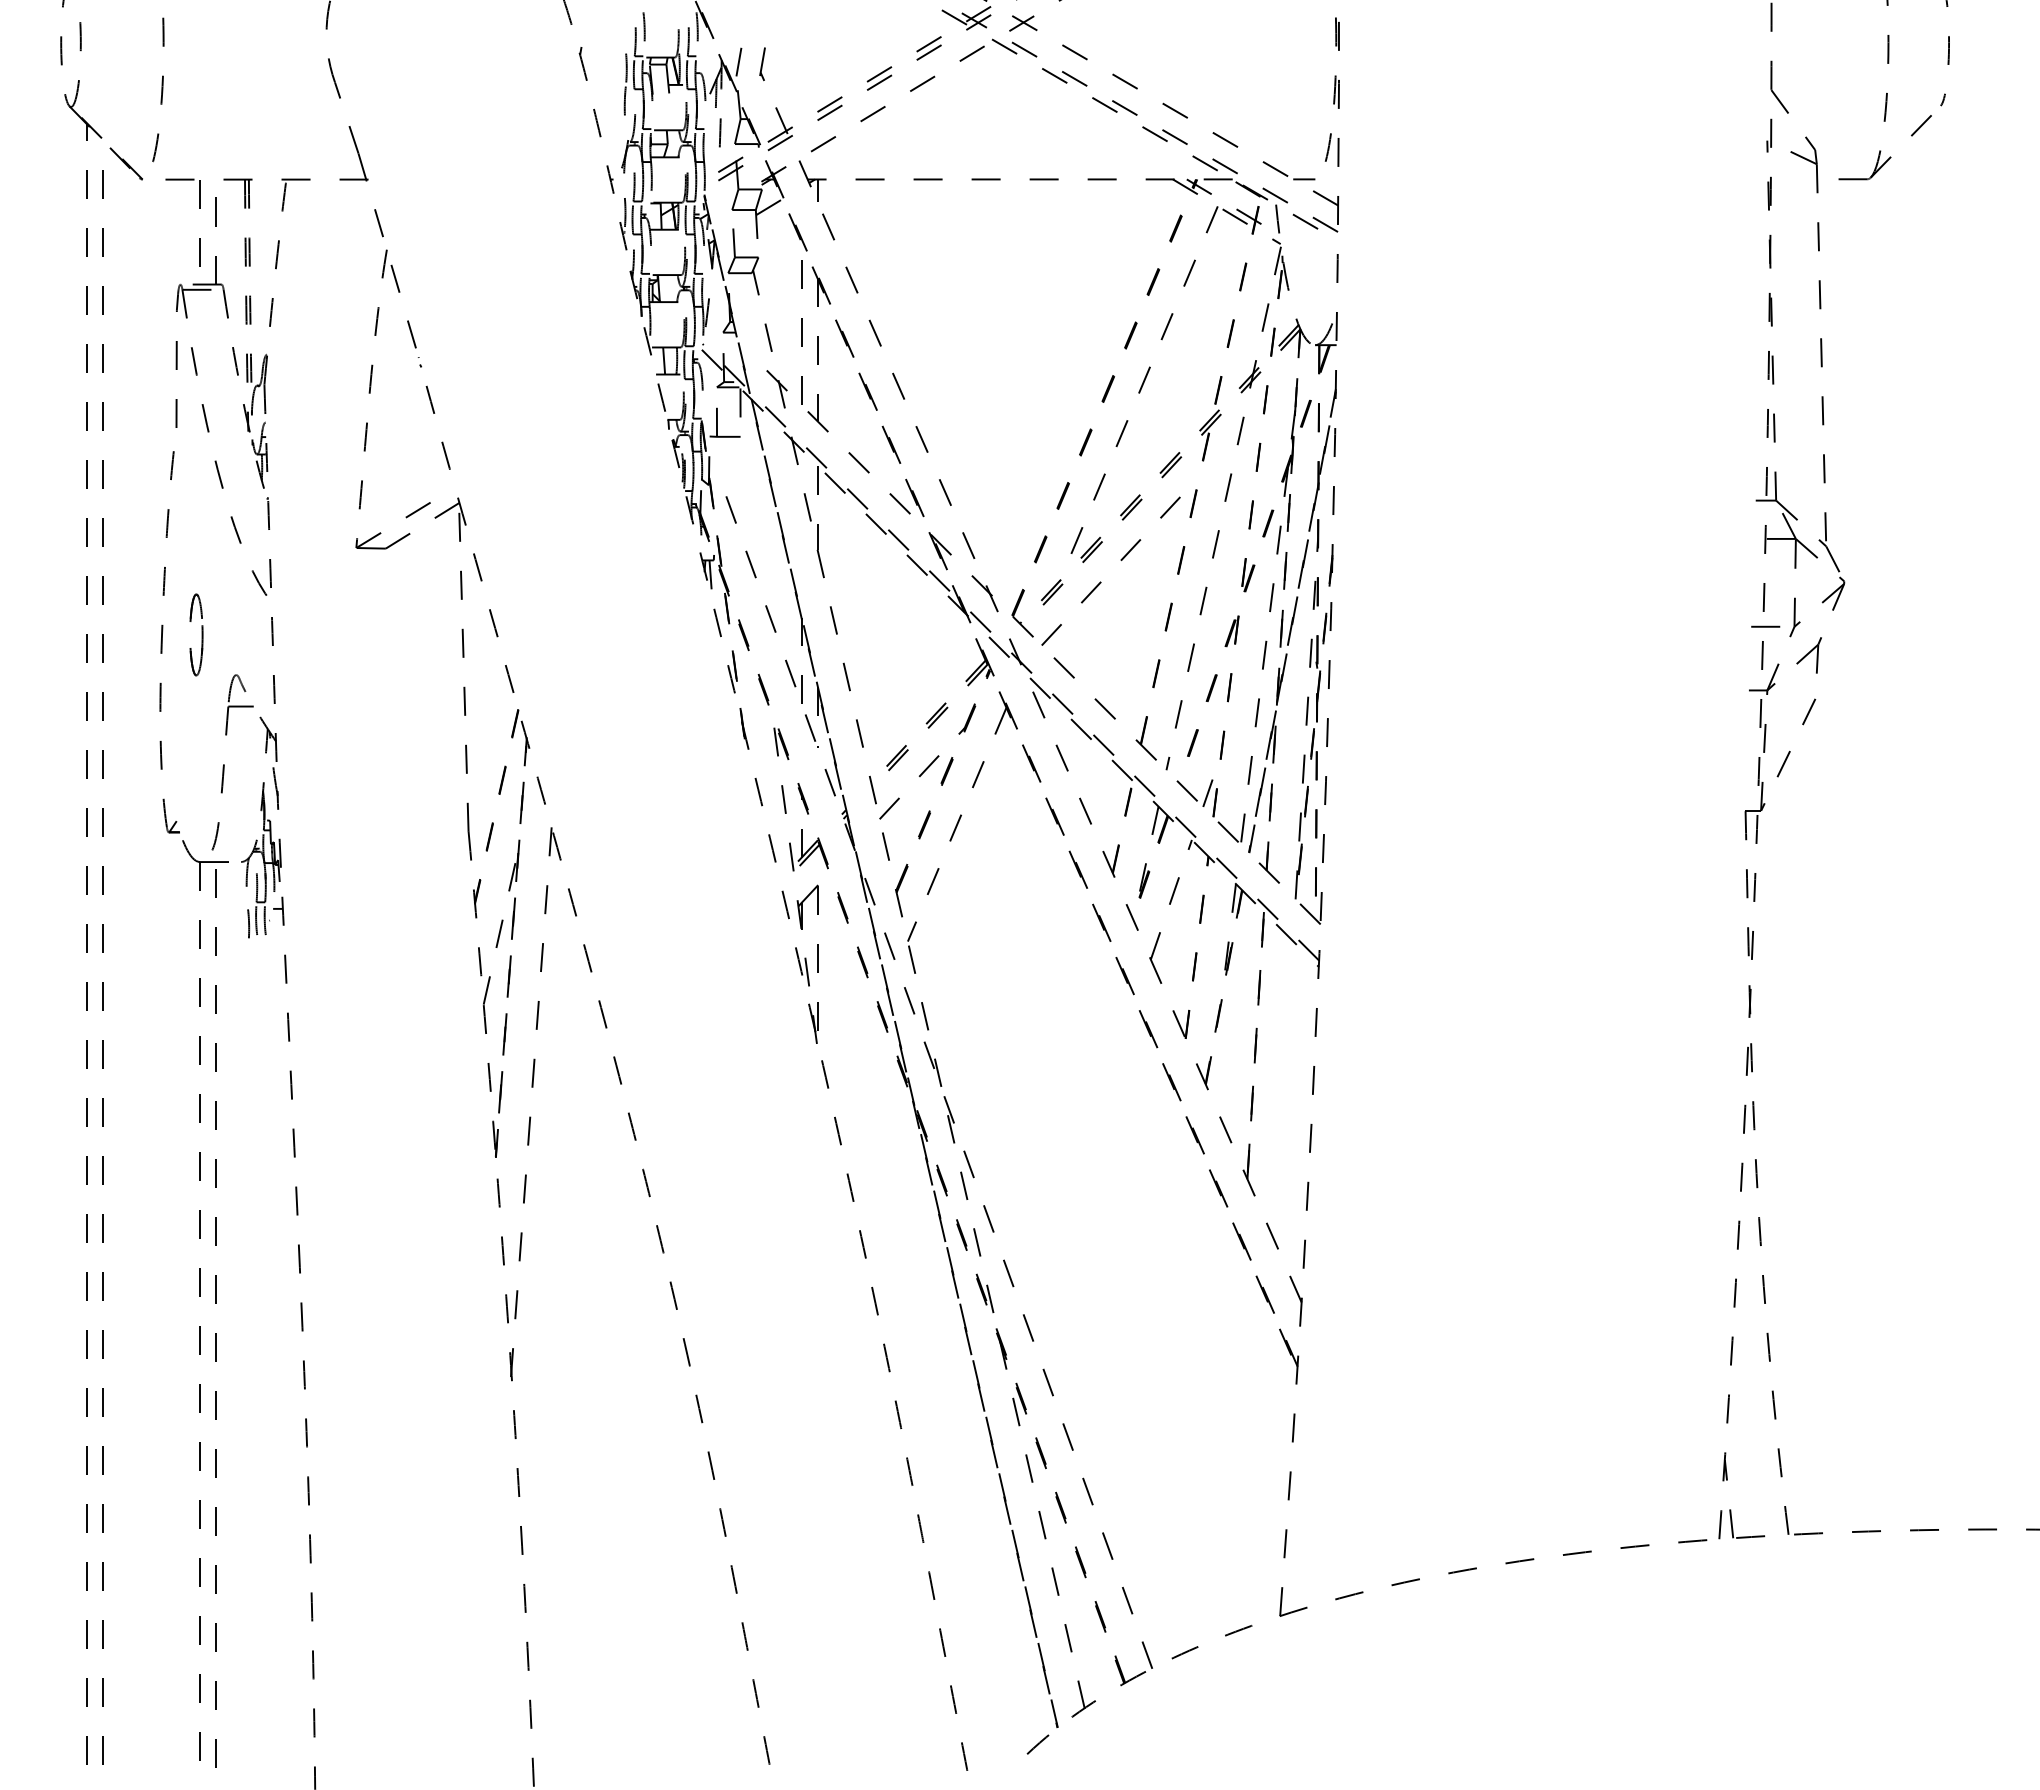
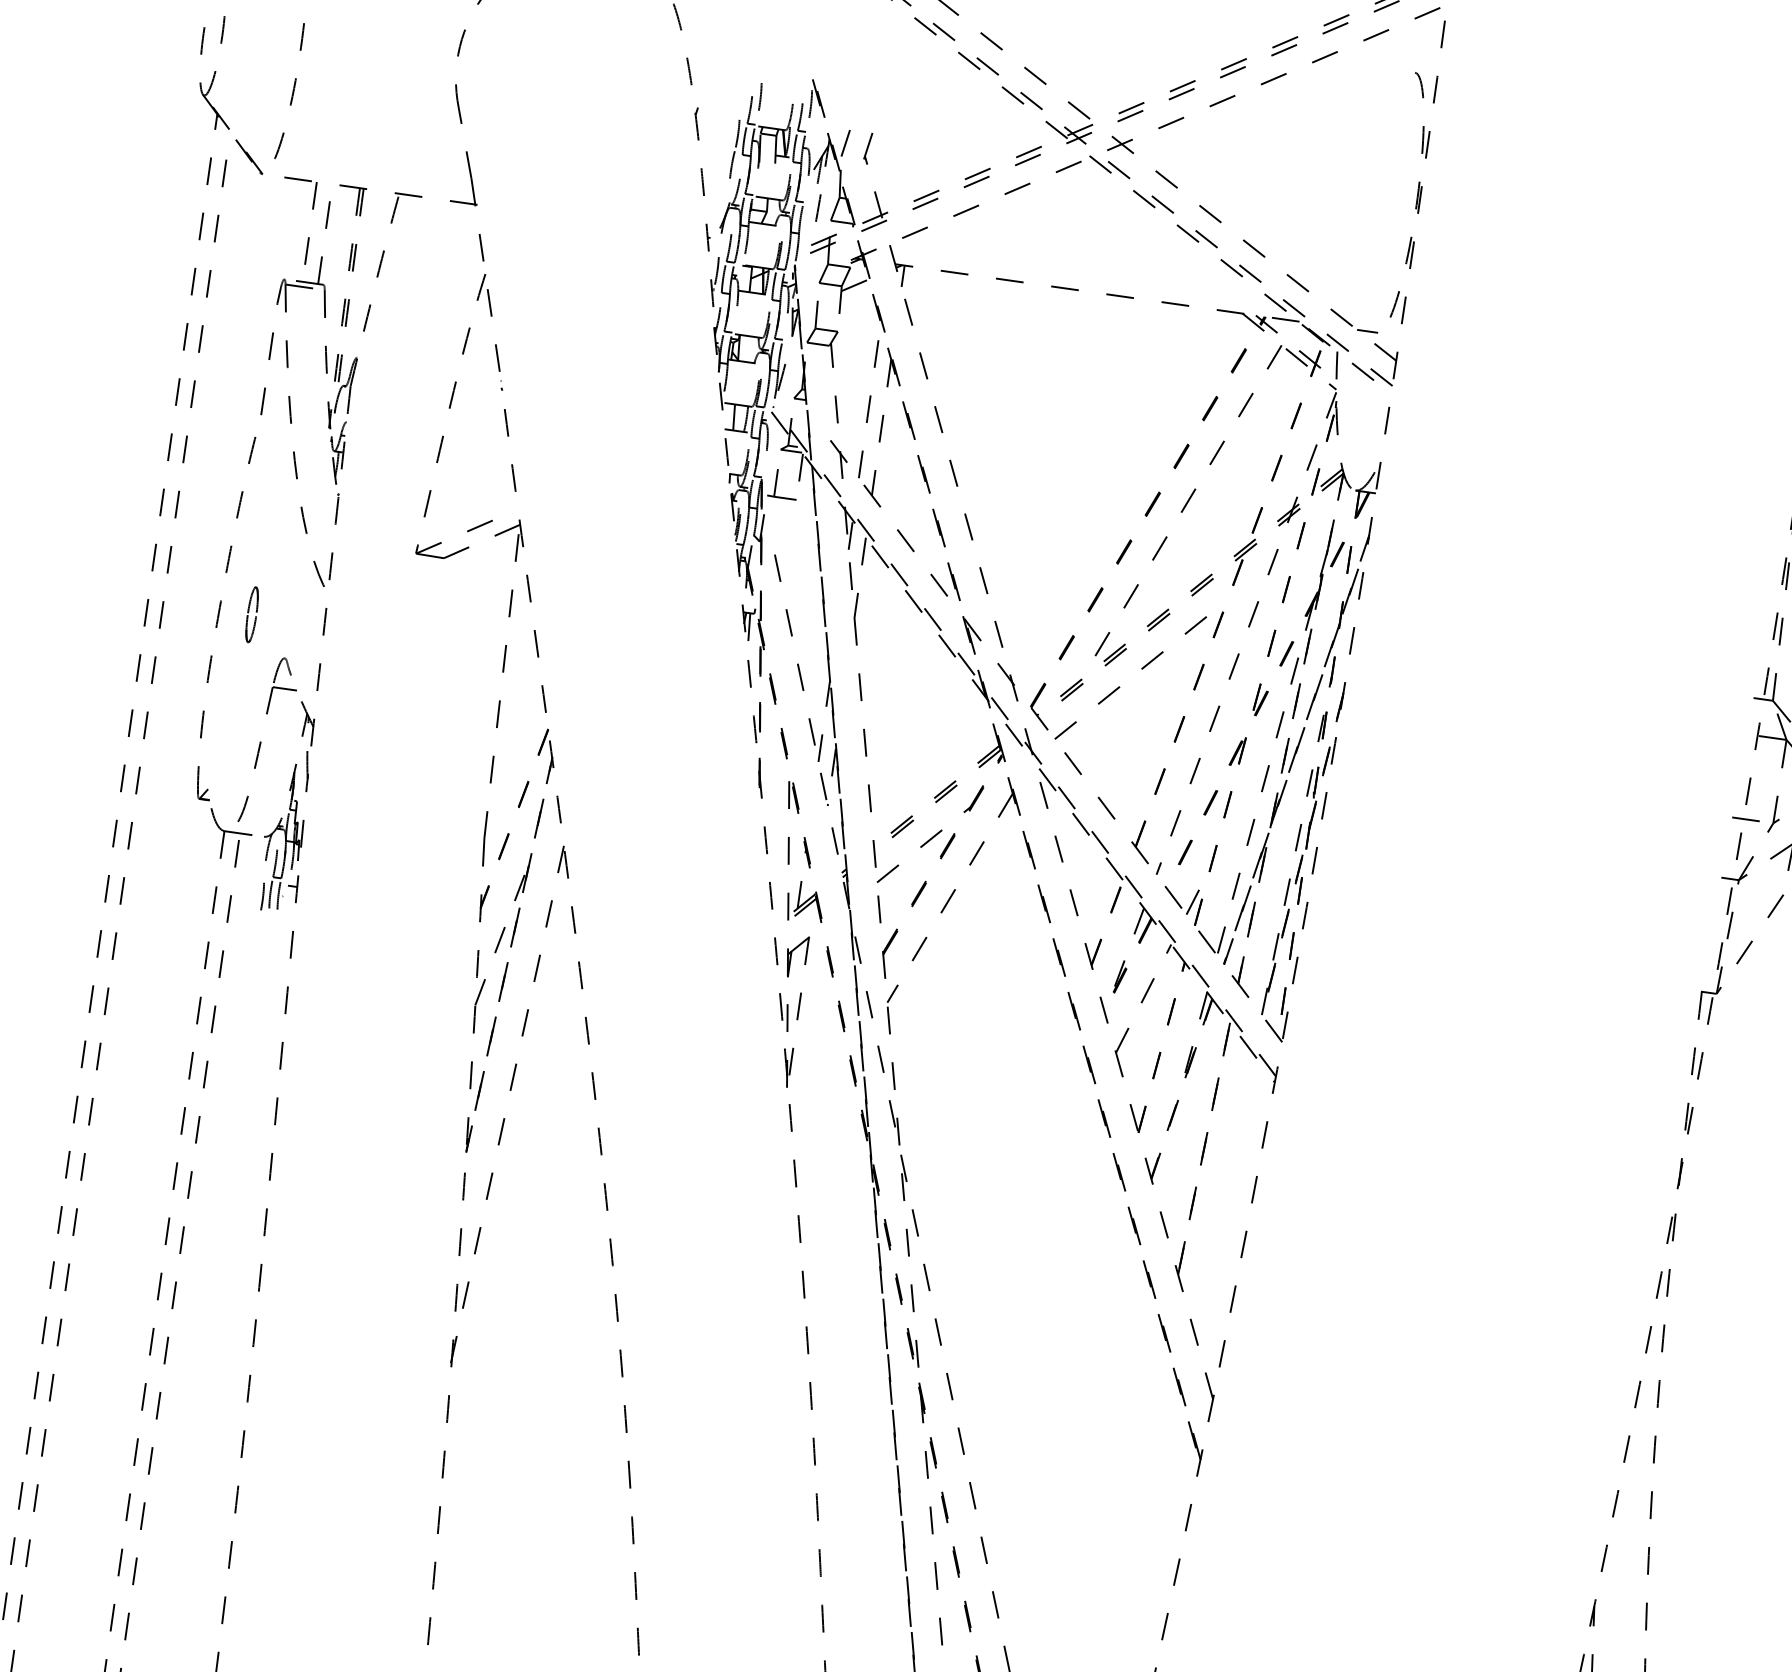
line: (801, 464) -> (850, 534), added
part: (196, 634) -> (252, 614), size x0.71

